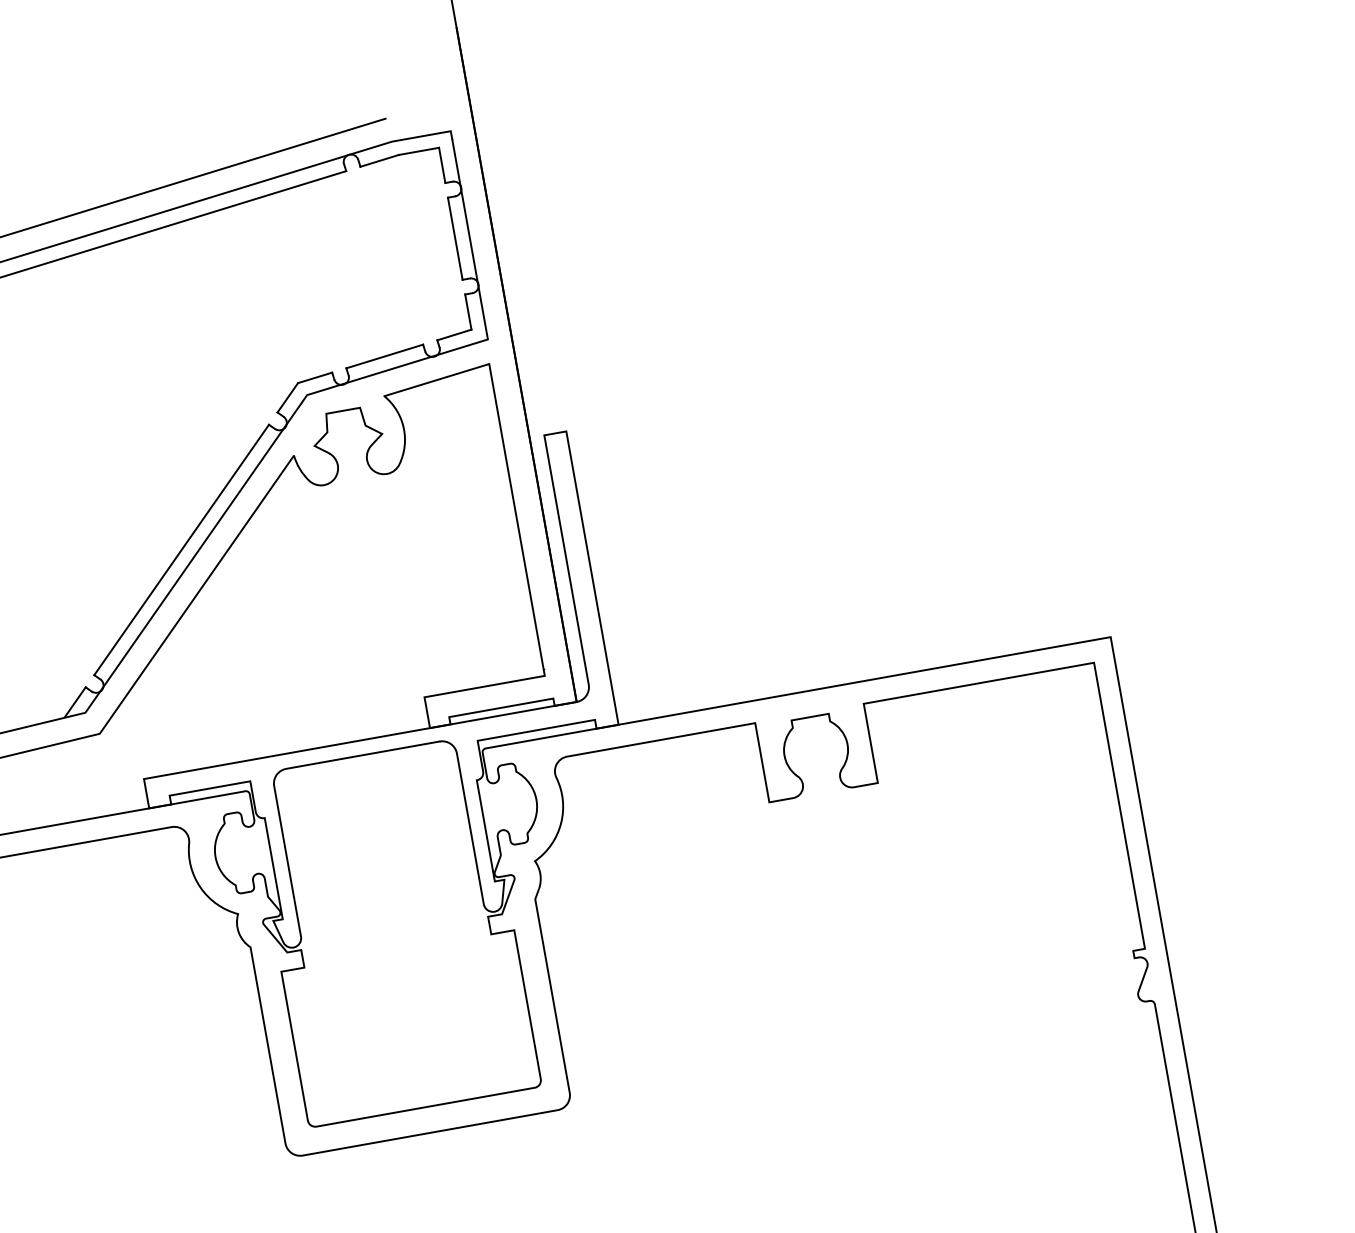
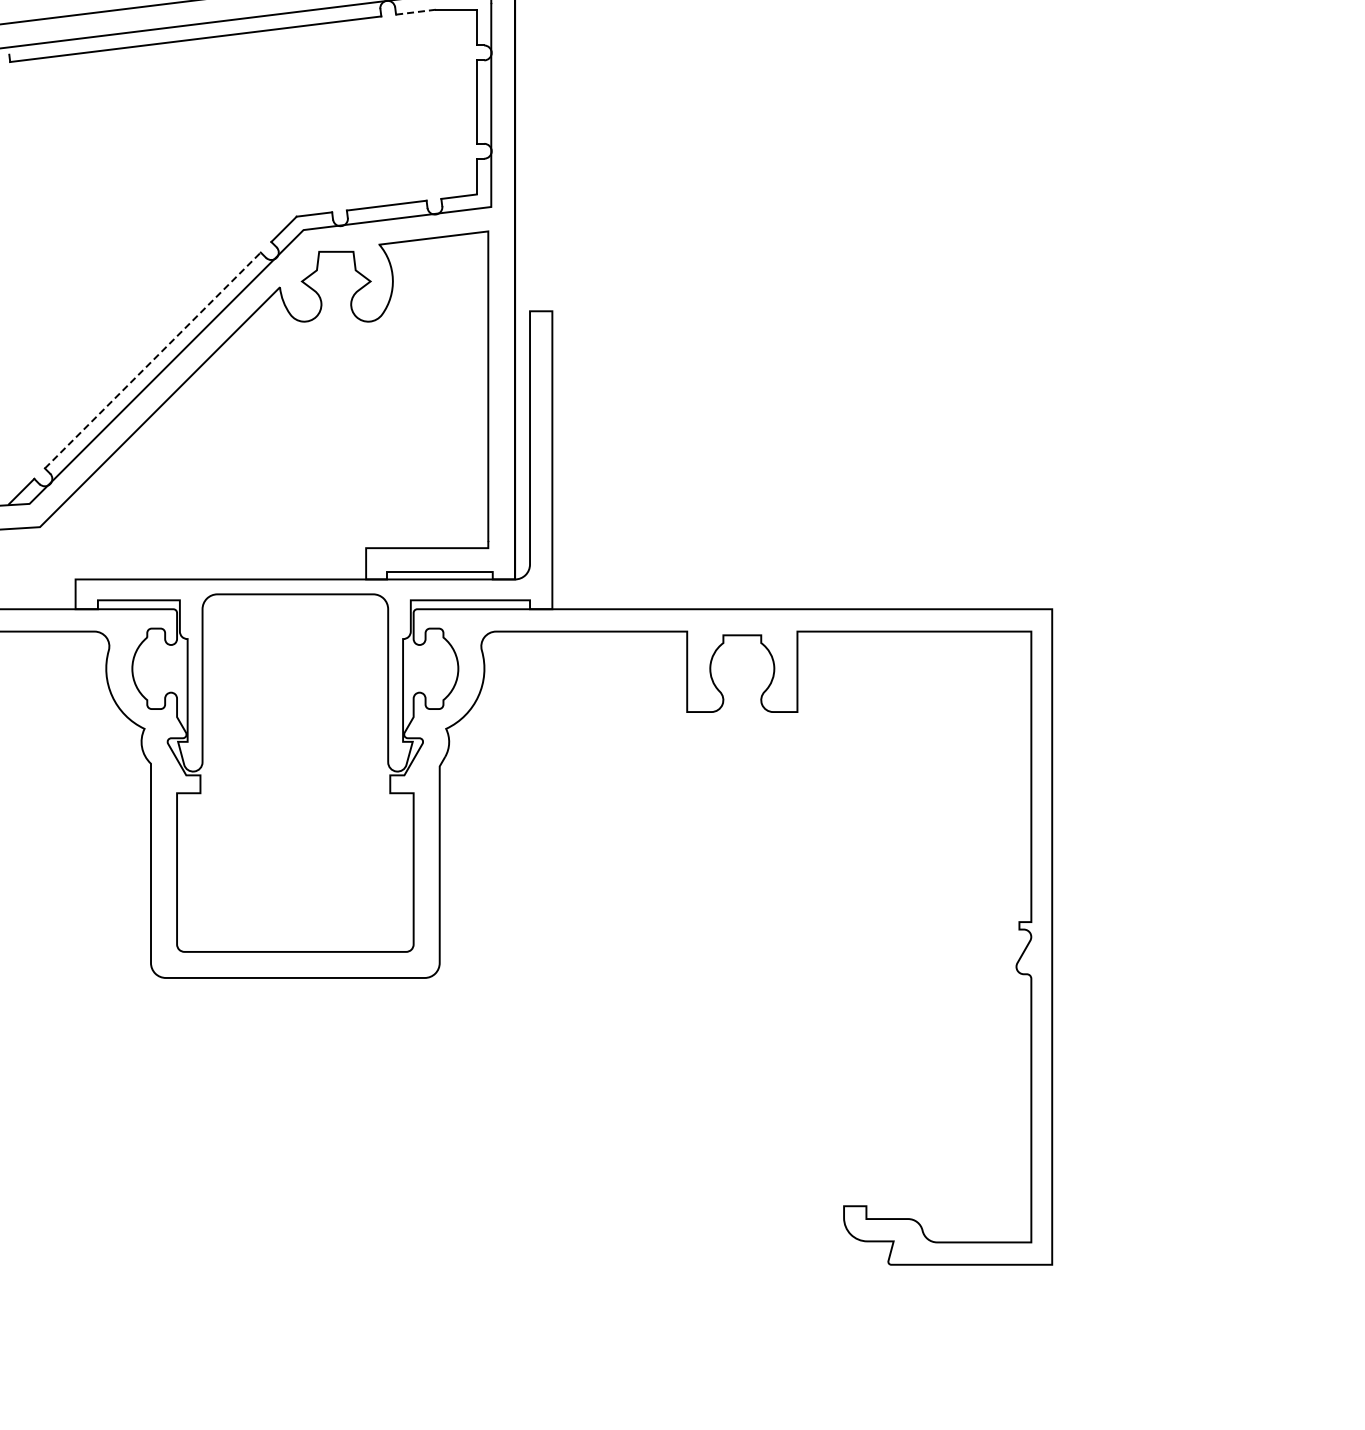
line: (379, 161) -> (415, 12), solid -> dashed
line: (181, 550) -> (152, 360), solid -> dashed

